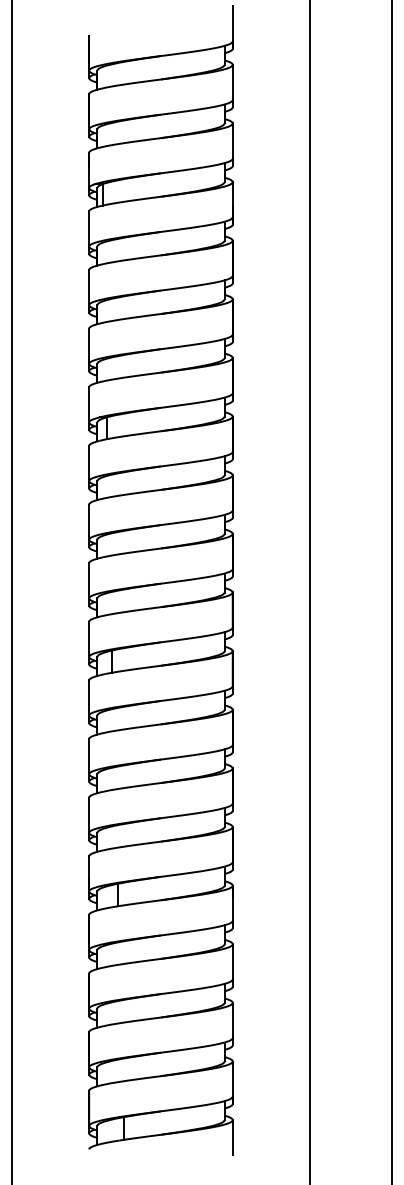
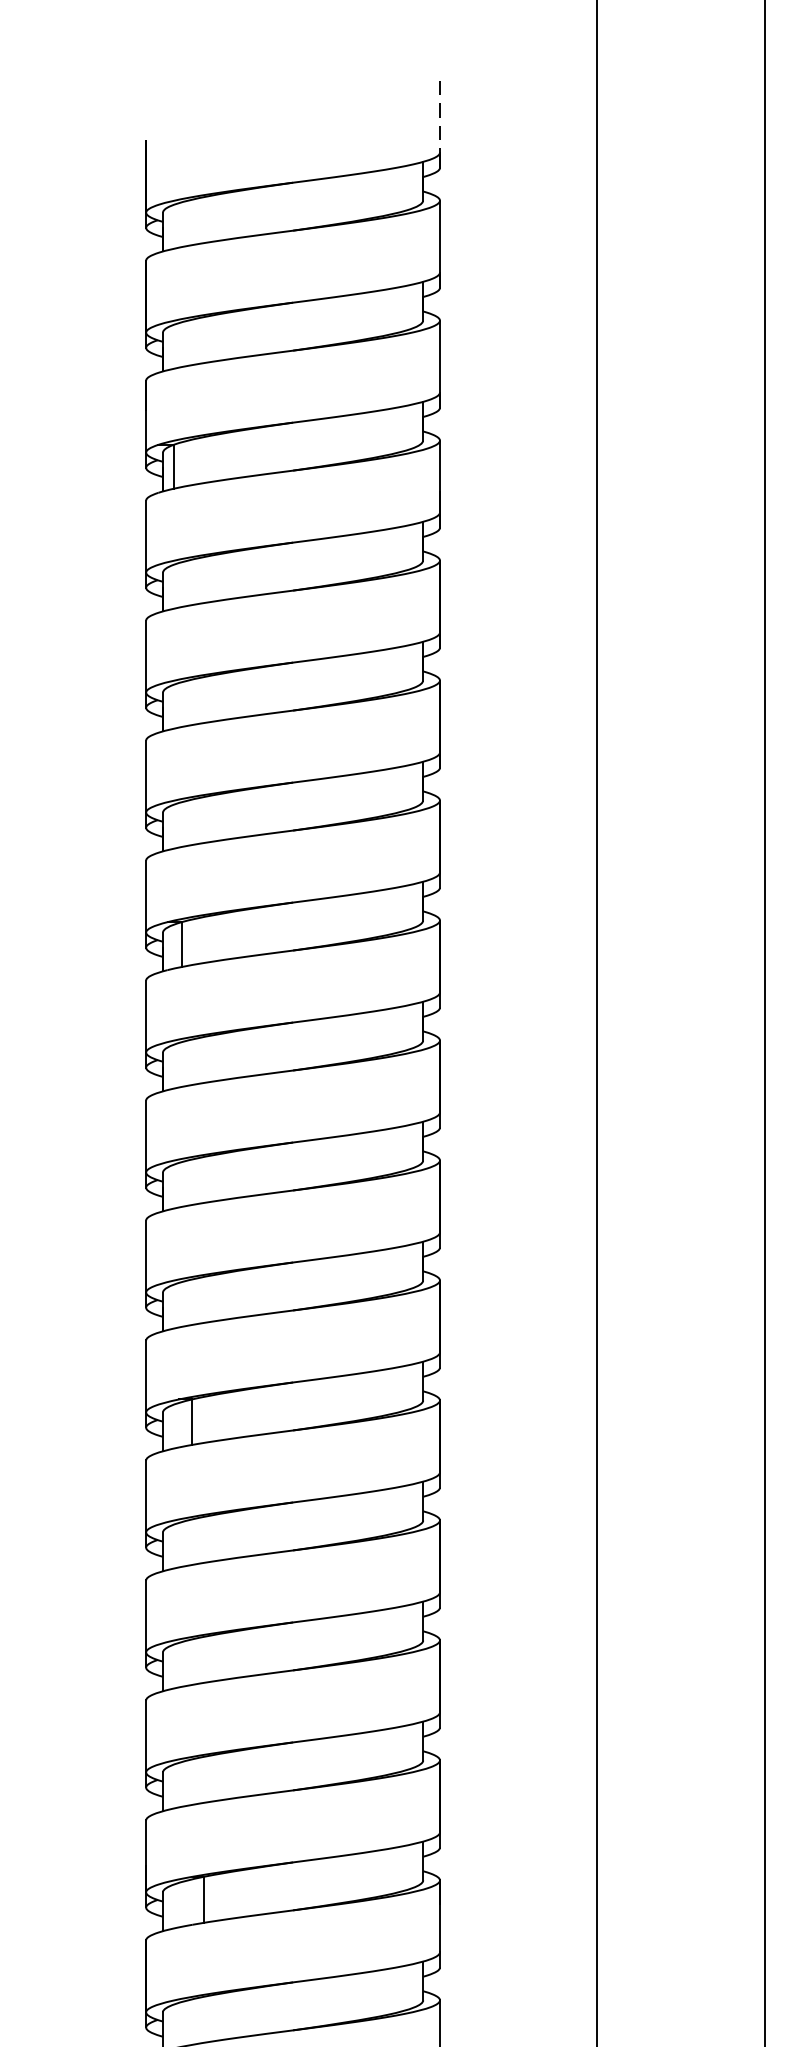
line: (232, 23) -> (439, 116), solid -> dashed

